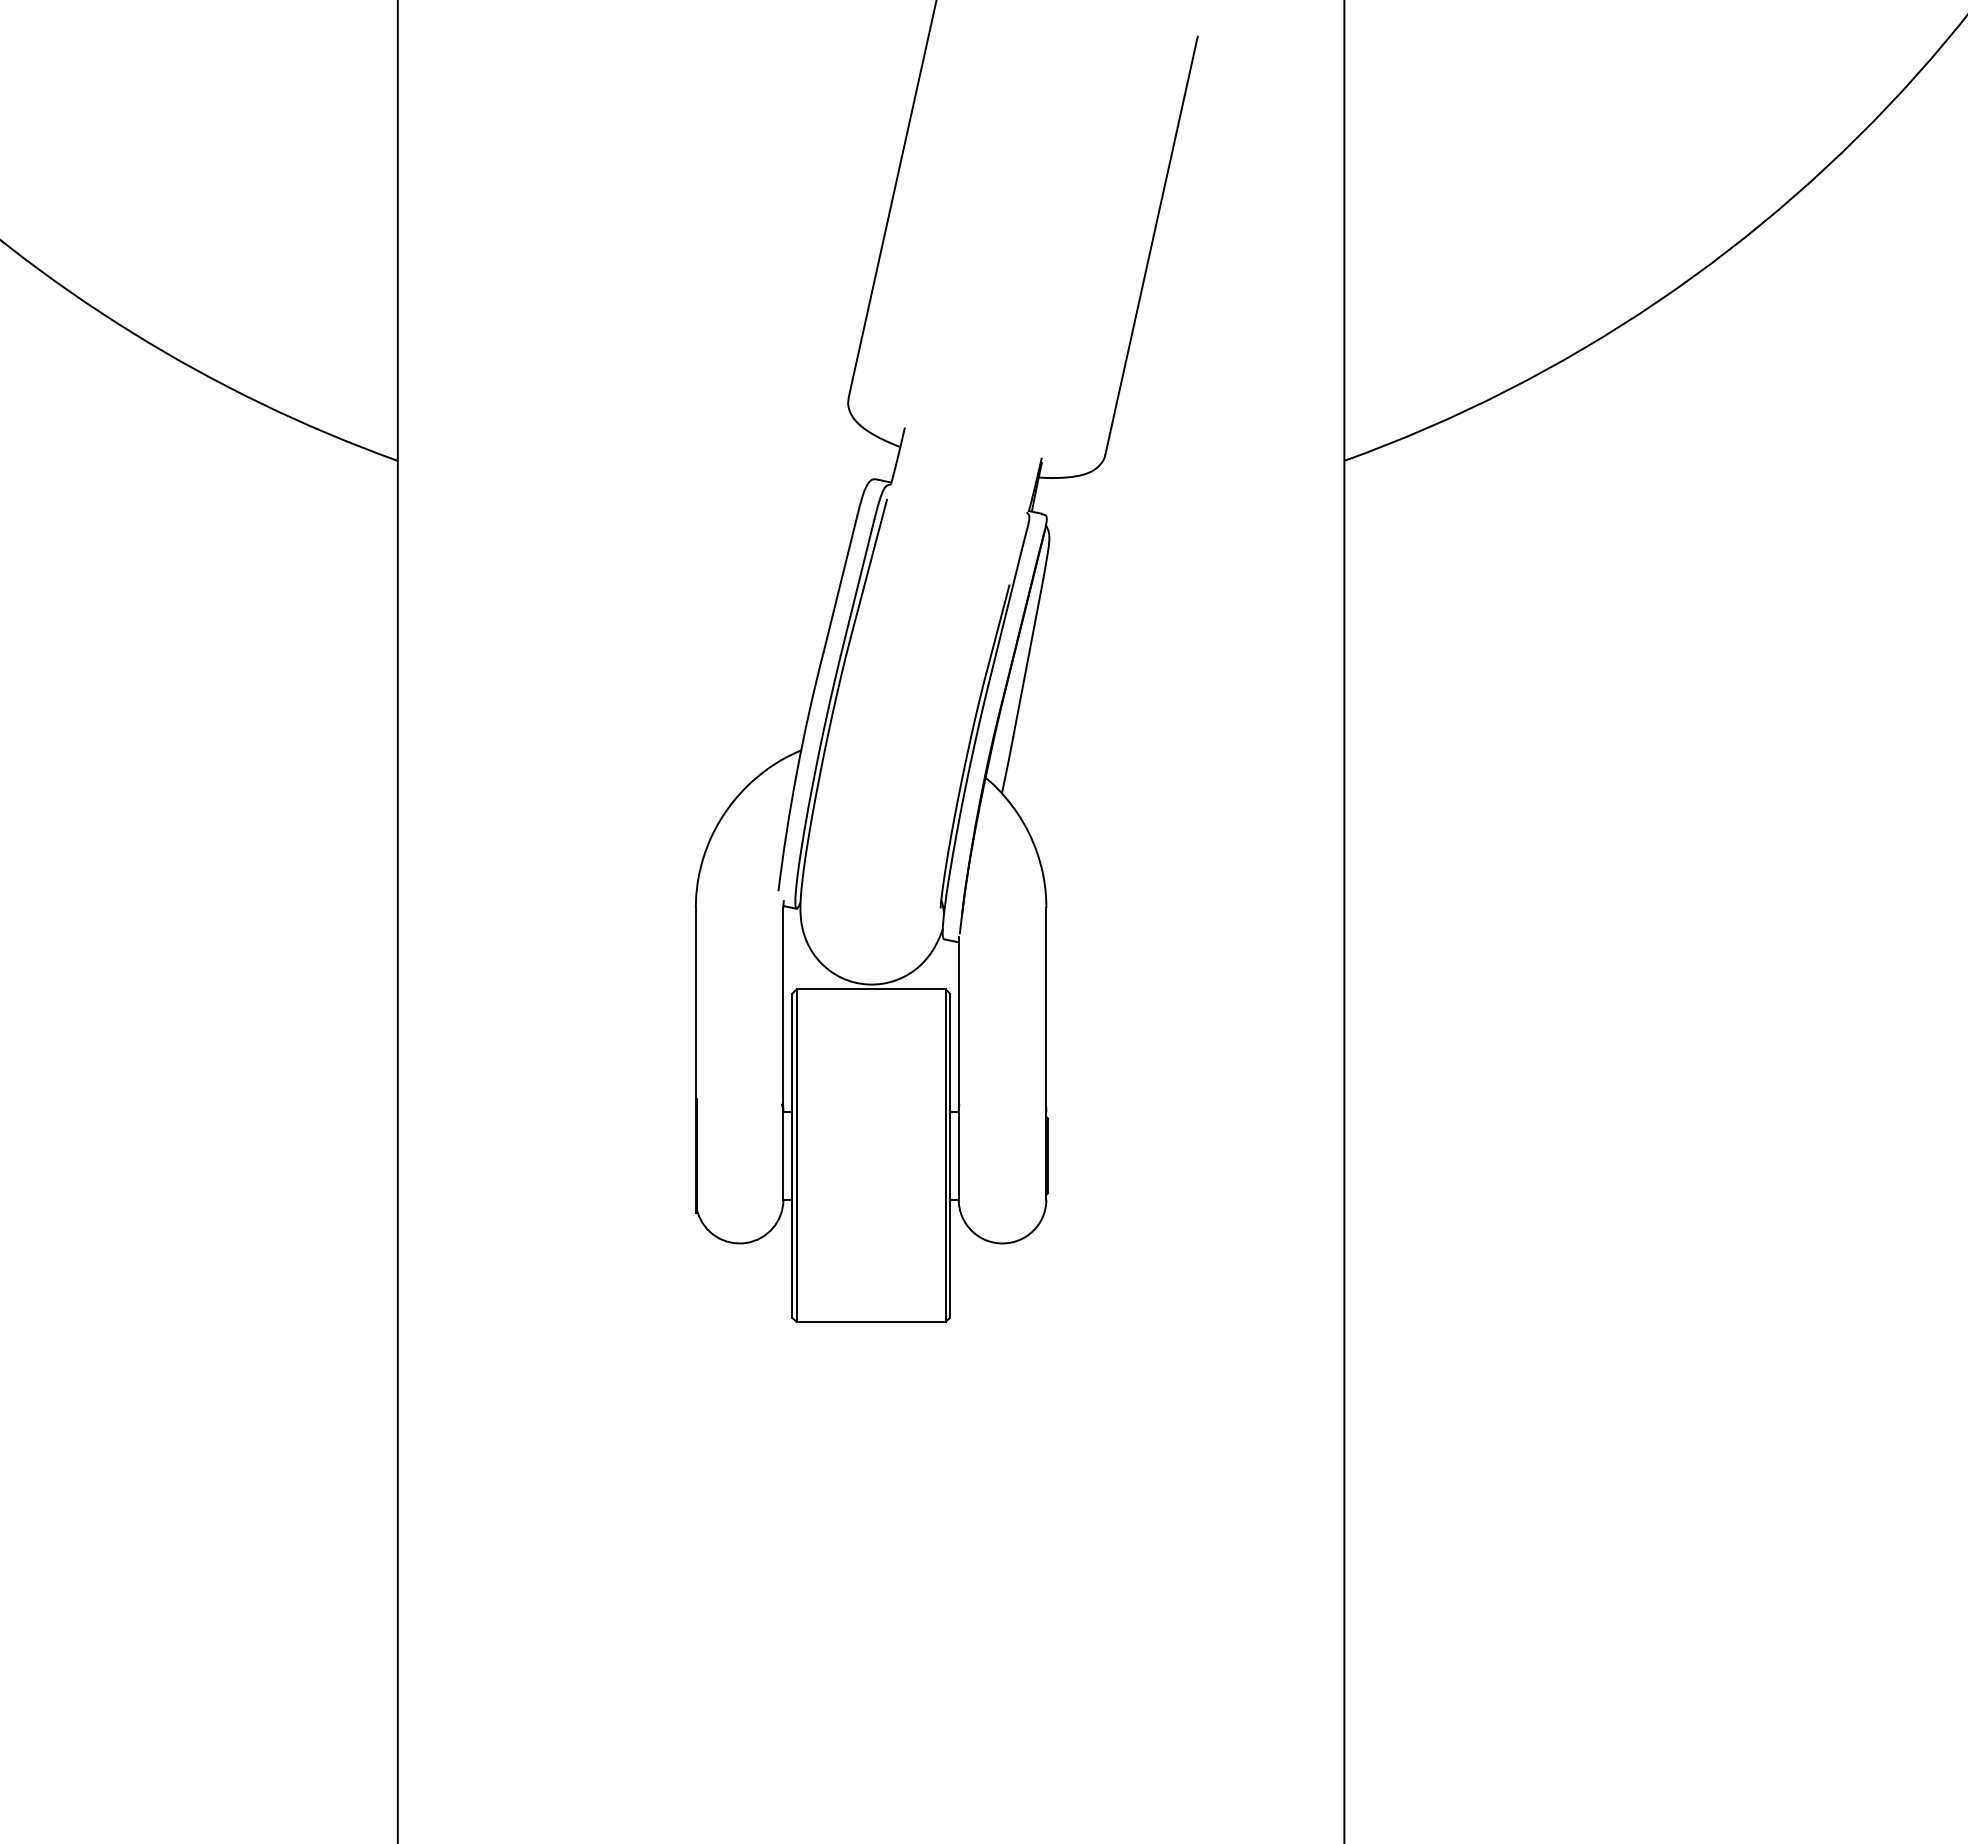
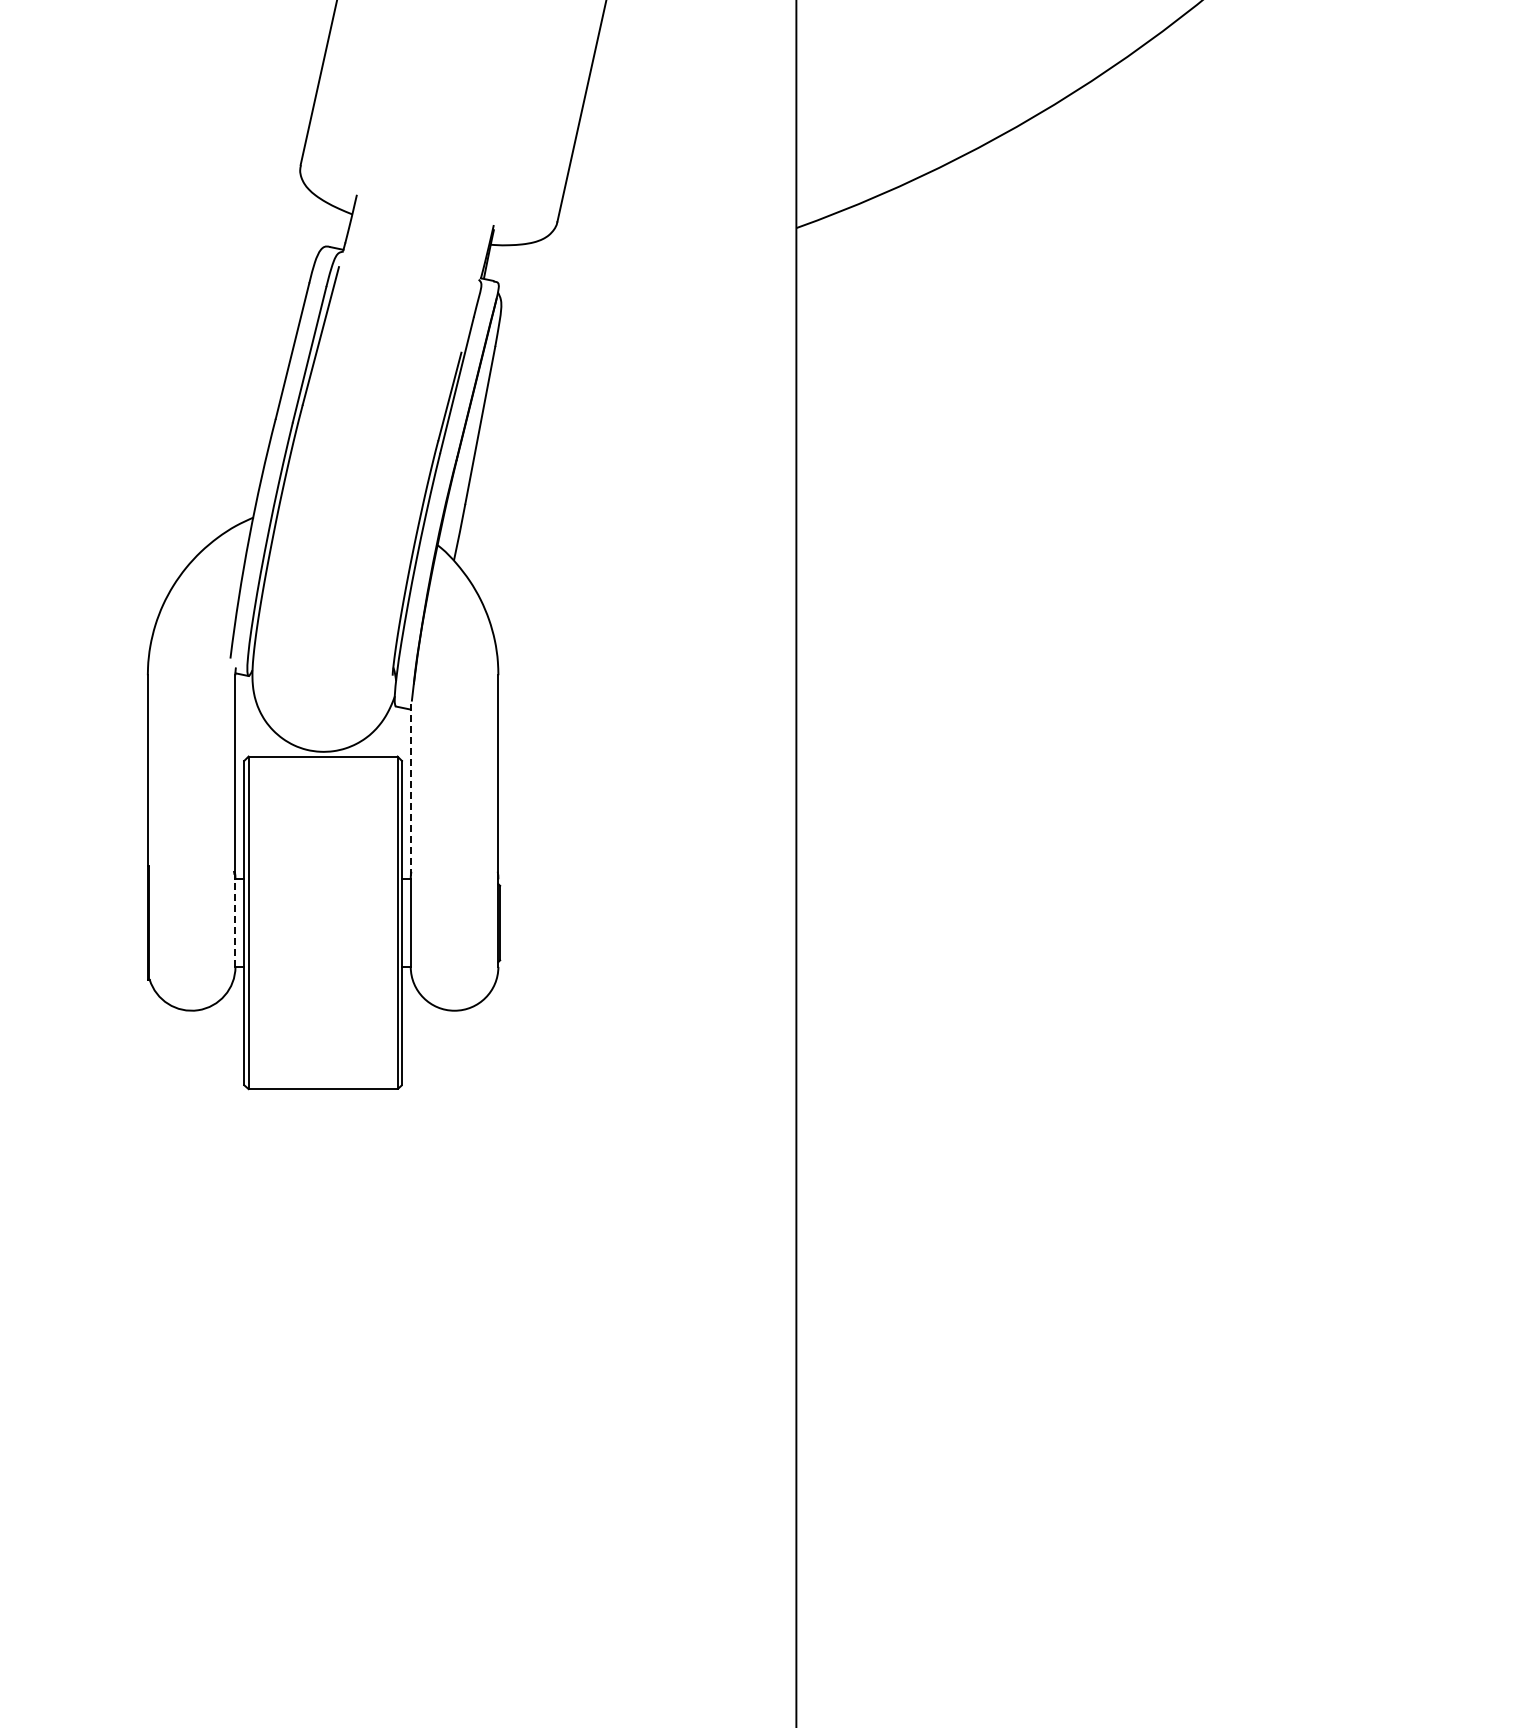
line: (958, 1024) -> (410, 791), solid -> dashed
line: (783, 1155) -> (235, 922), solid -> dashed

